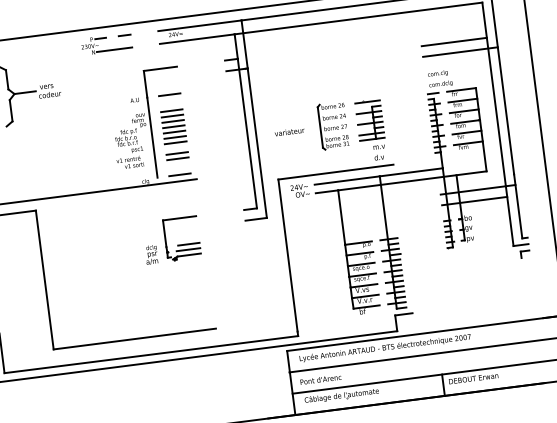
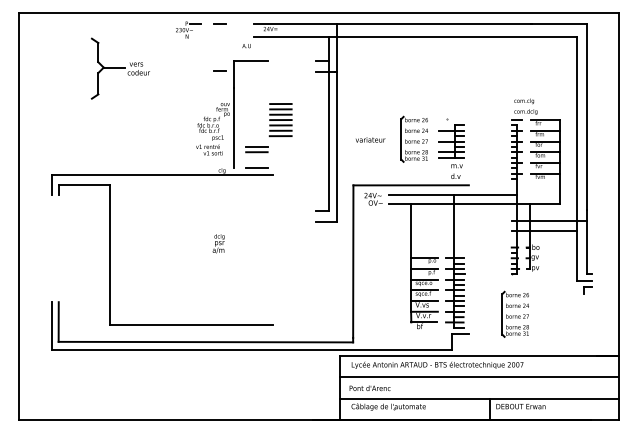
line: (454, 41) -> (544, 71), removed
line: (113, 49) -> (207, 36), removed
line: (459, 52) -> (548, 82), removed
line: (130, 82) -> (219, 70), added
line: (169, 94) -> (256, 87), removed
text: (134, 100) -> (246, 46), moved
line: (366, 102) -> (450, 120), removed
part: (173, 127) -> (280, 120), moved
part: (181, 238) -> (250, 231), removed
part: (455, 286) -> (514, 313), added

